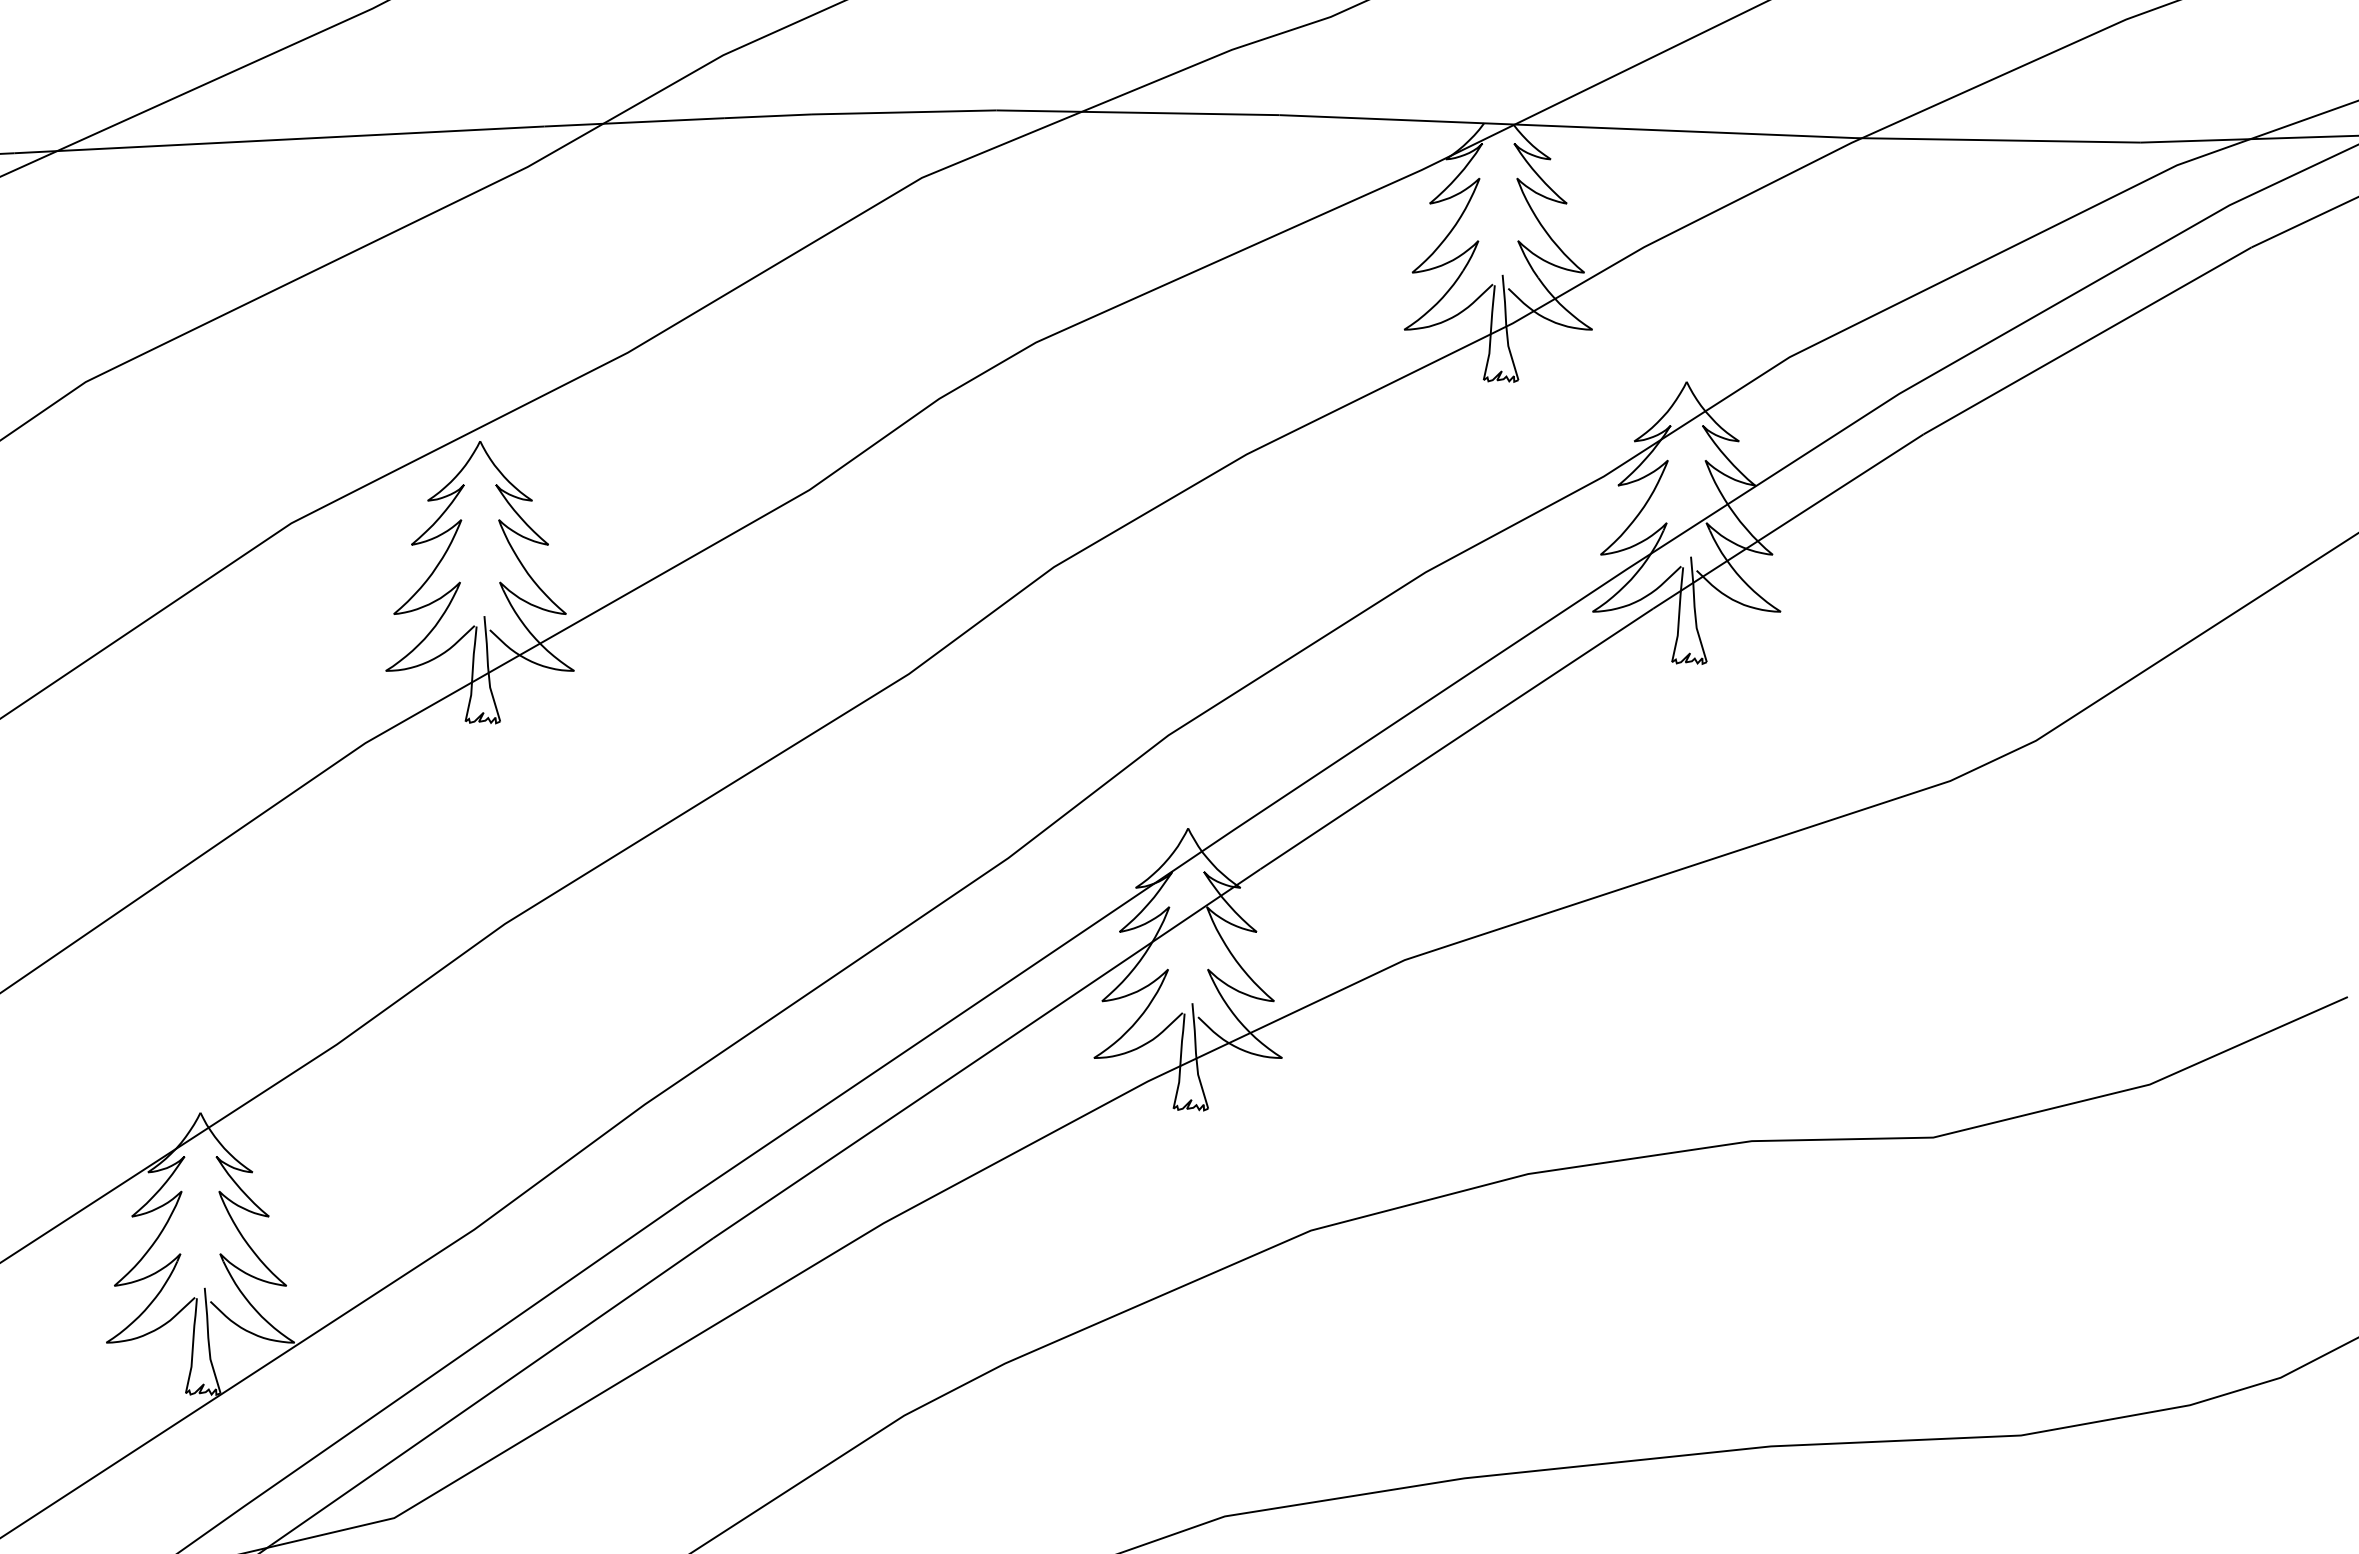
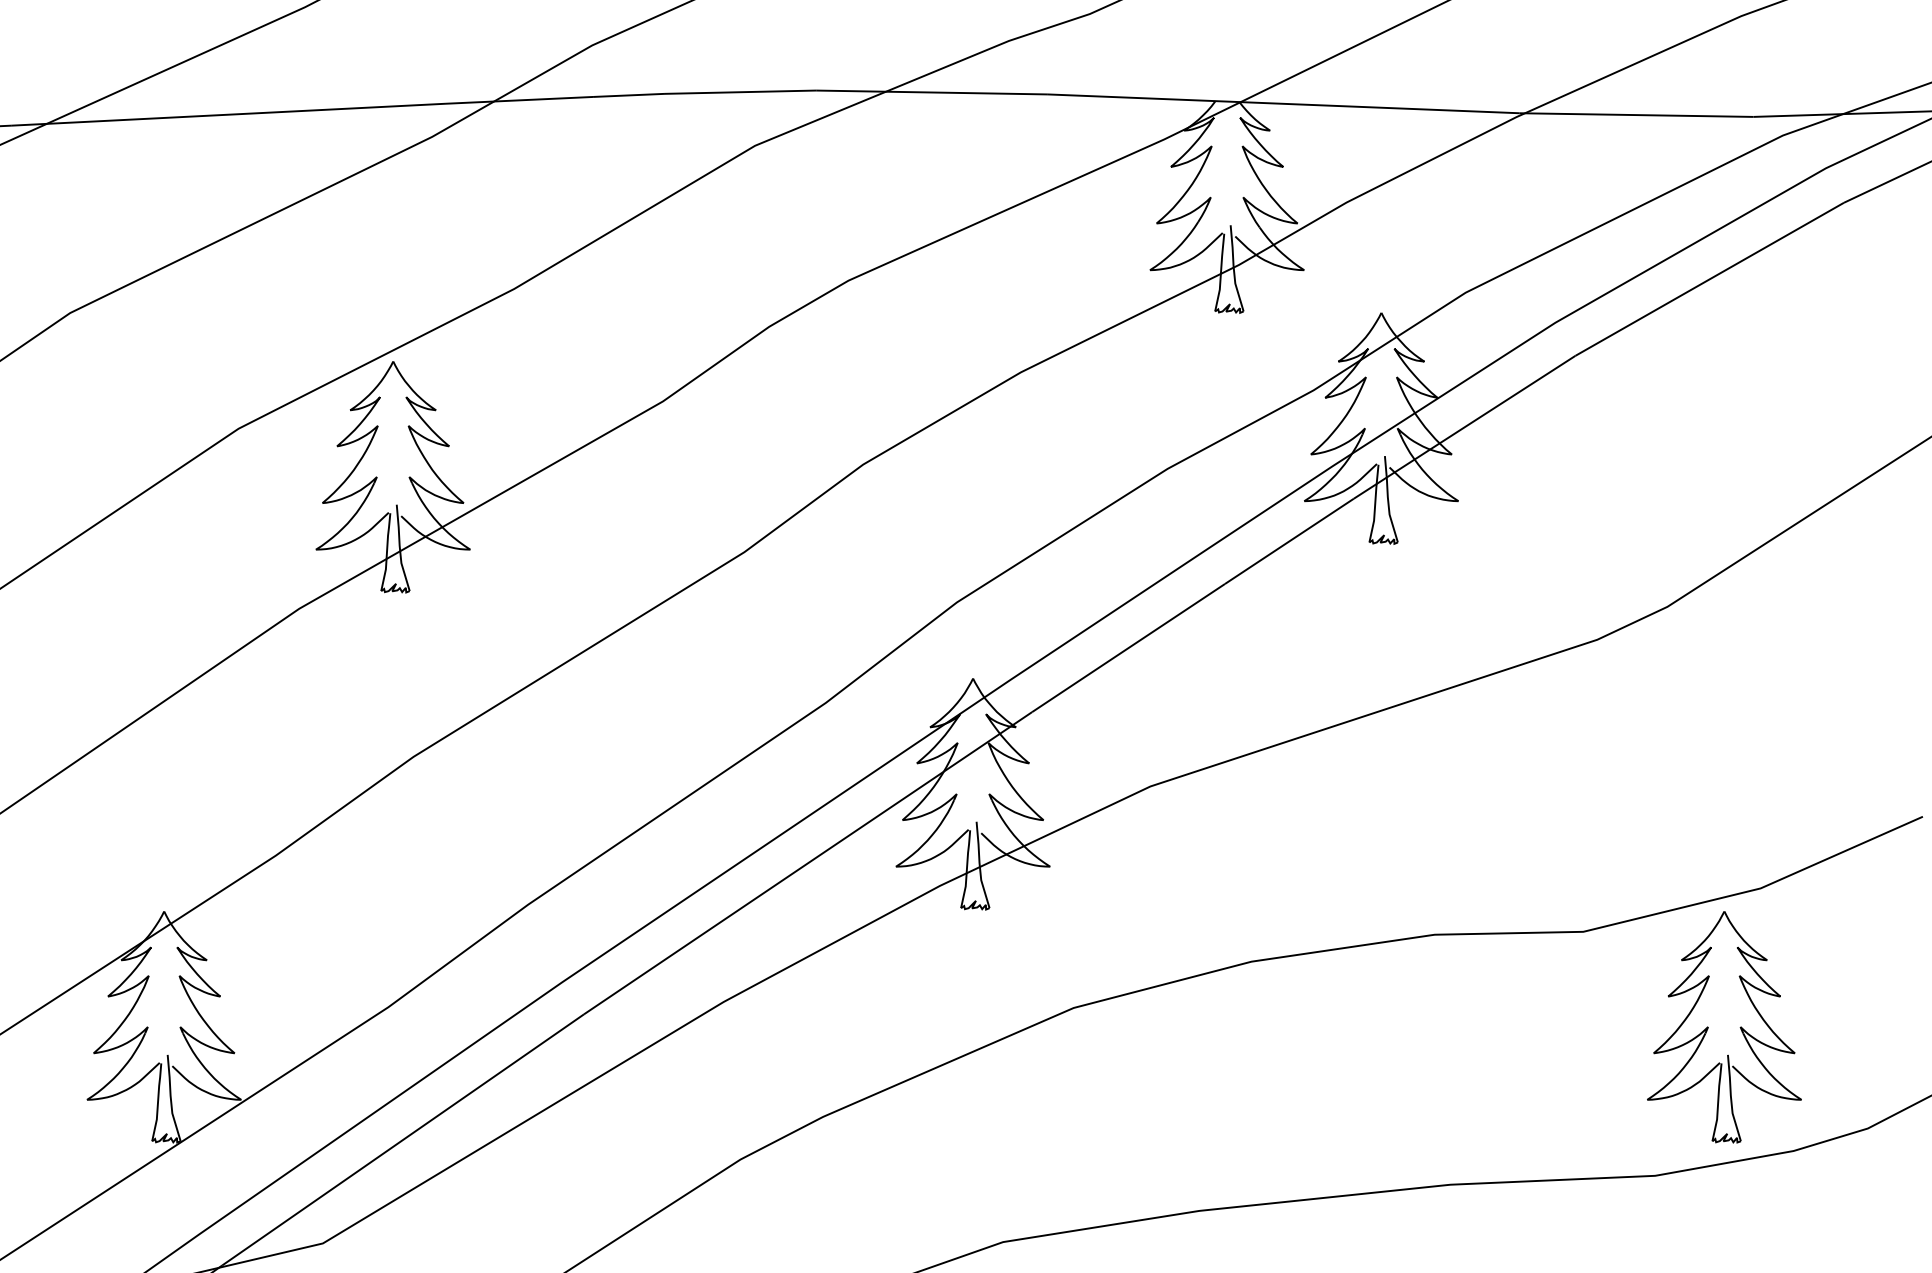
part: (2086, 1254) -> (1708, 1027), added

